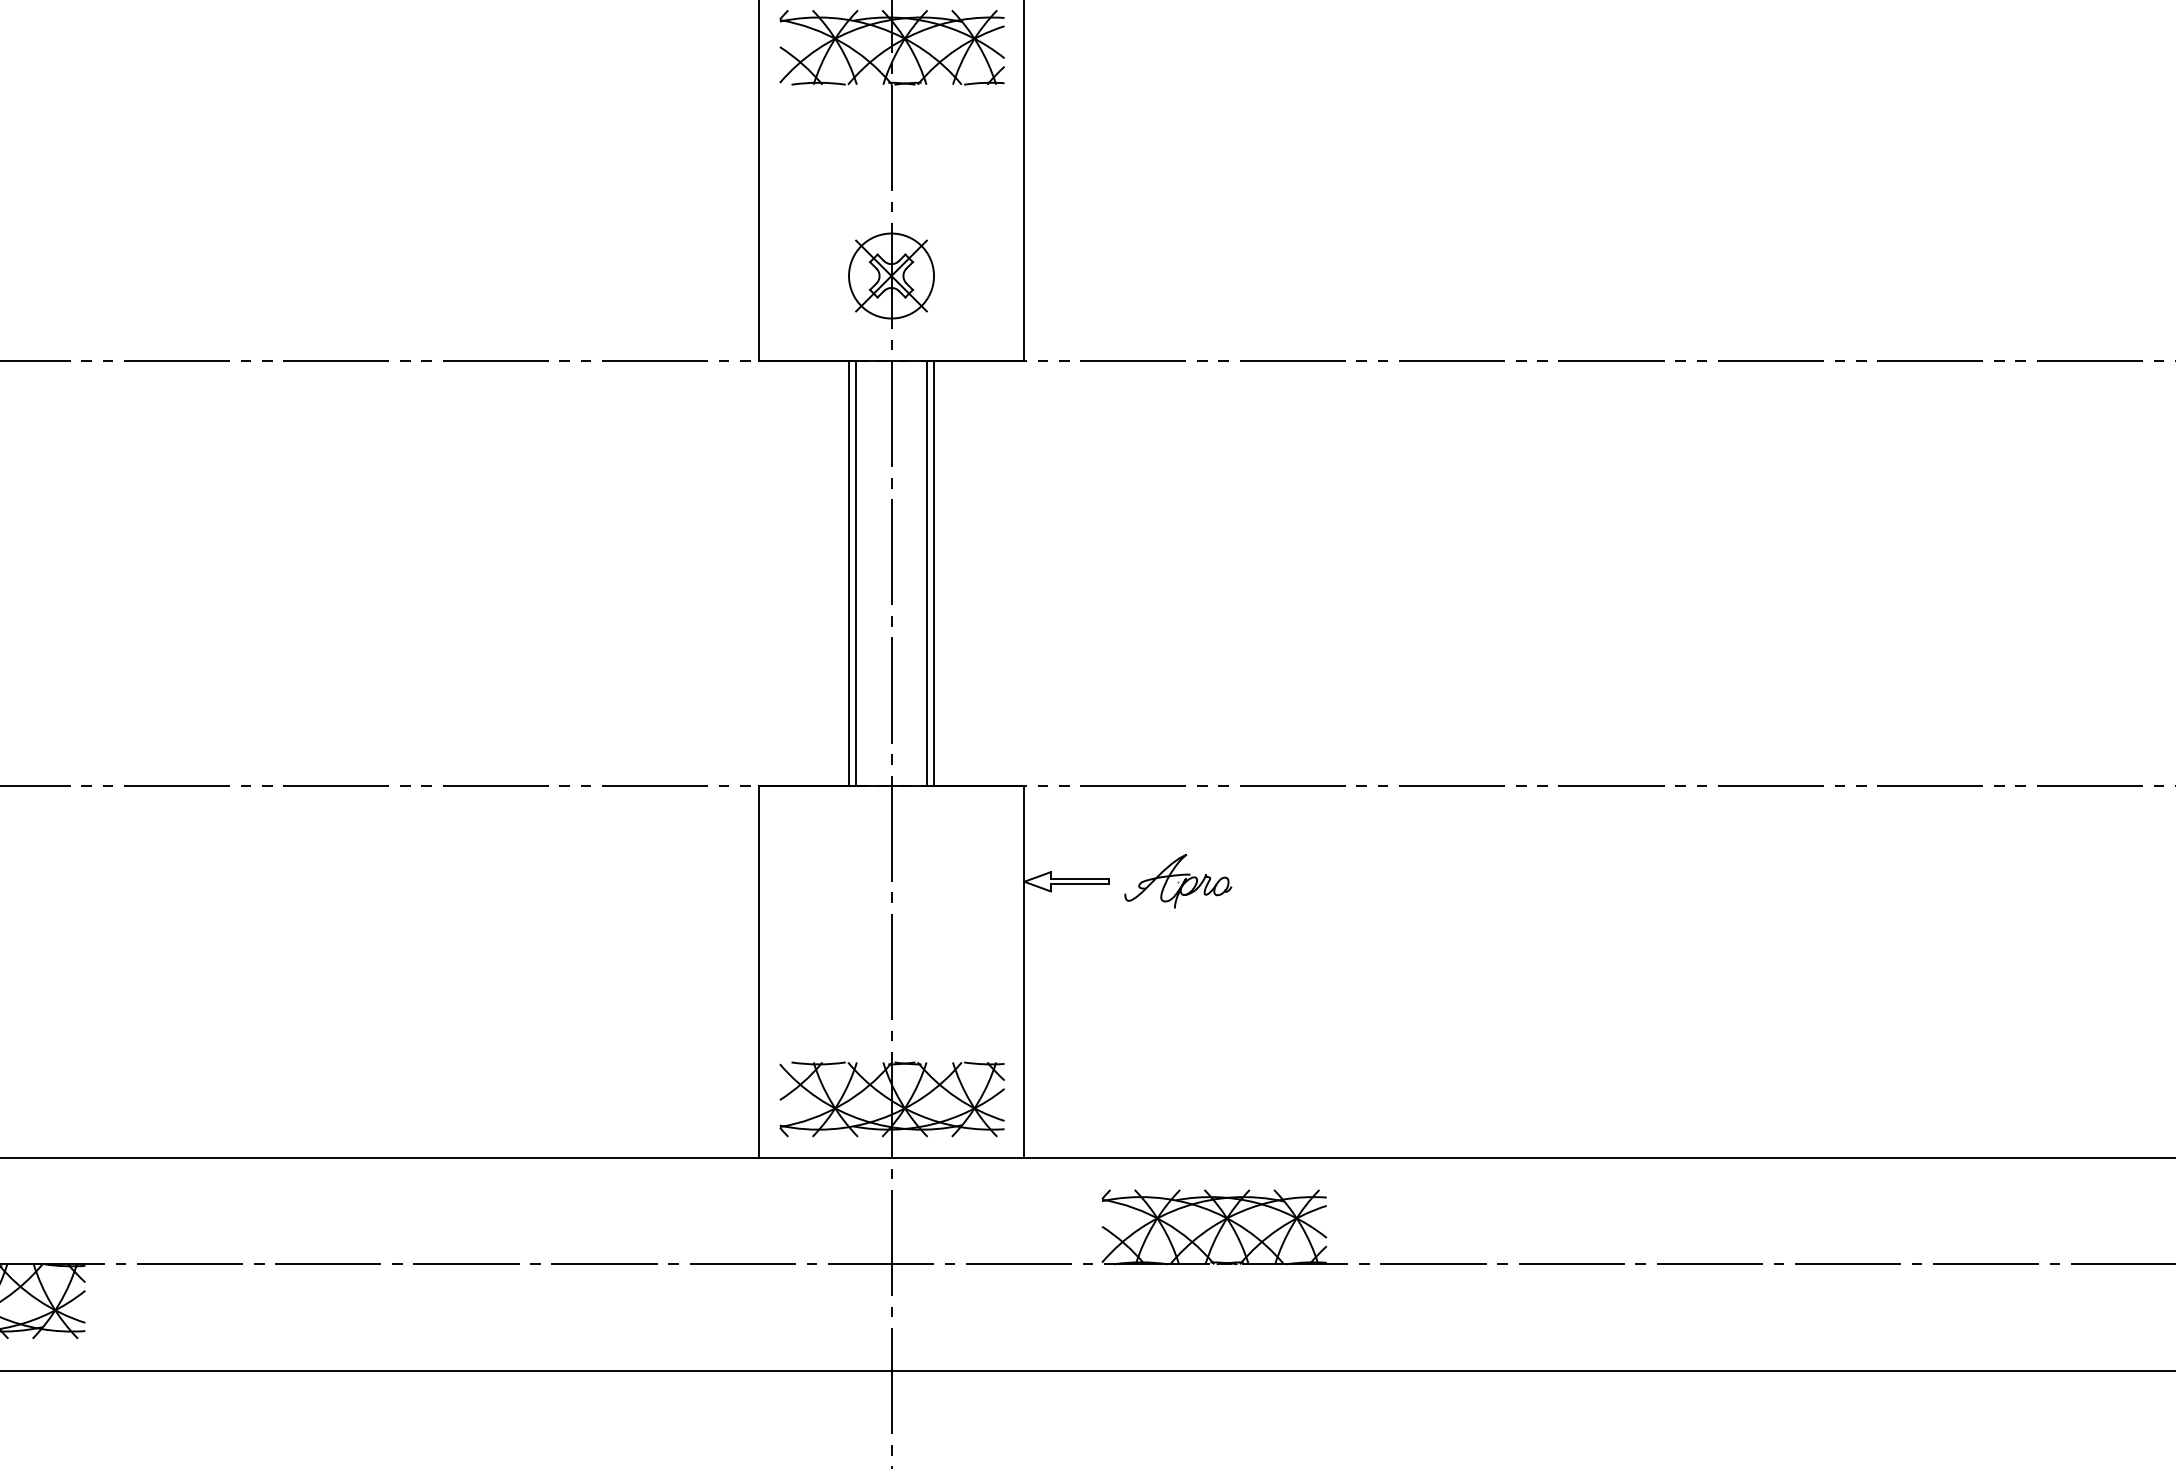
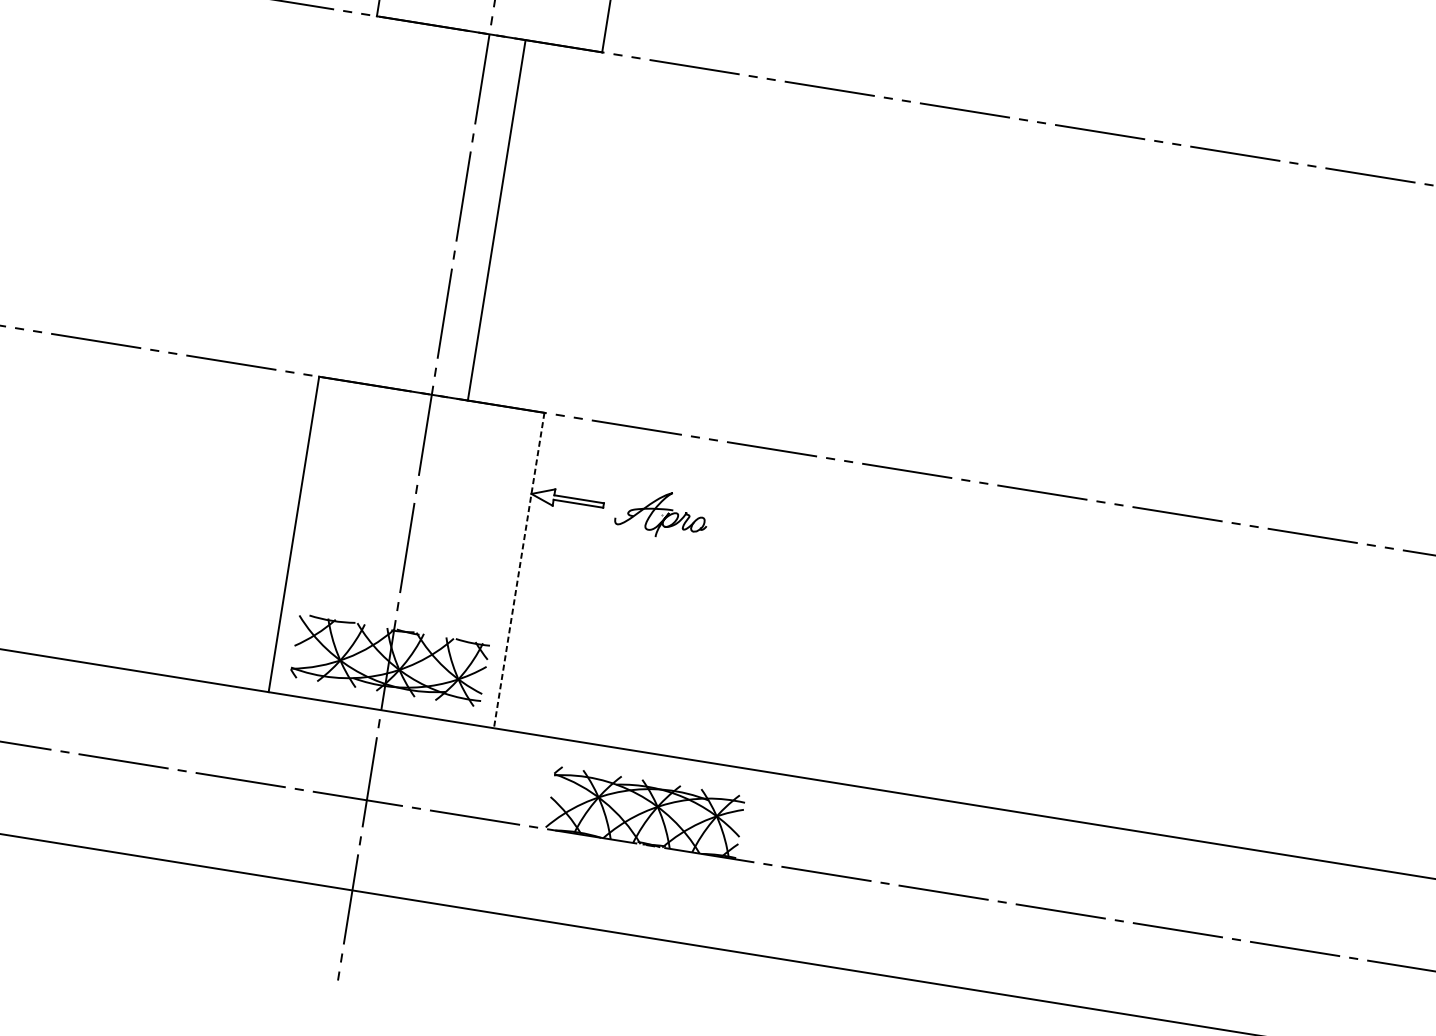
line: (849, 573) -> (425, 208), removed
line: (855, 573) -> (430, 209), removed
line: (927, 573) -> (491, 219), removed
line: (1024, 972) -> (519, 570), solid -> dashed

